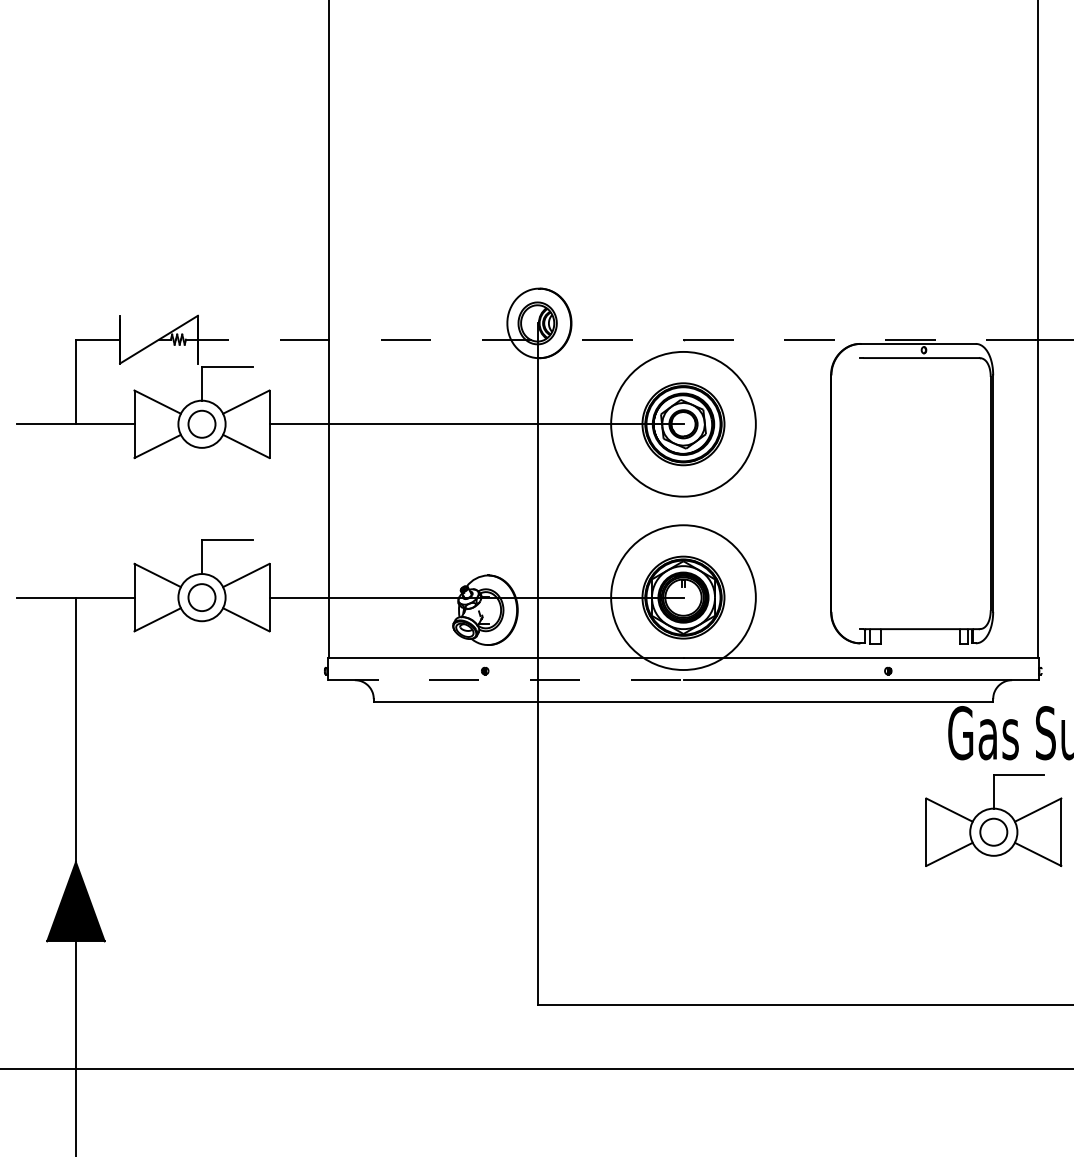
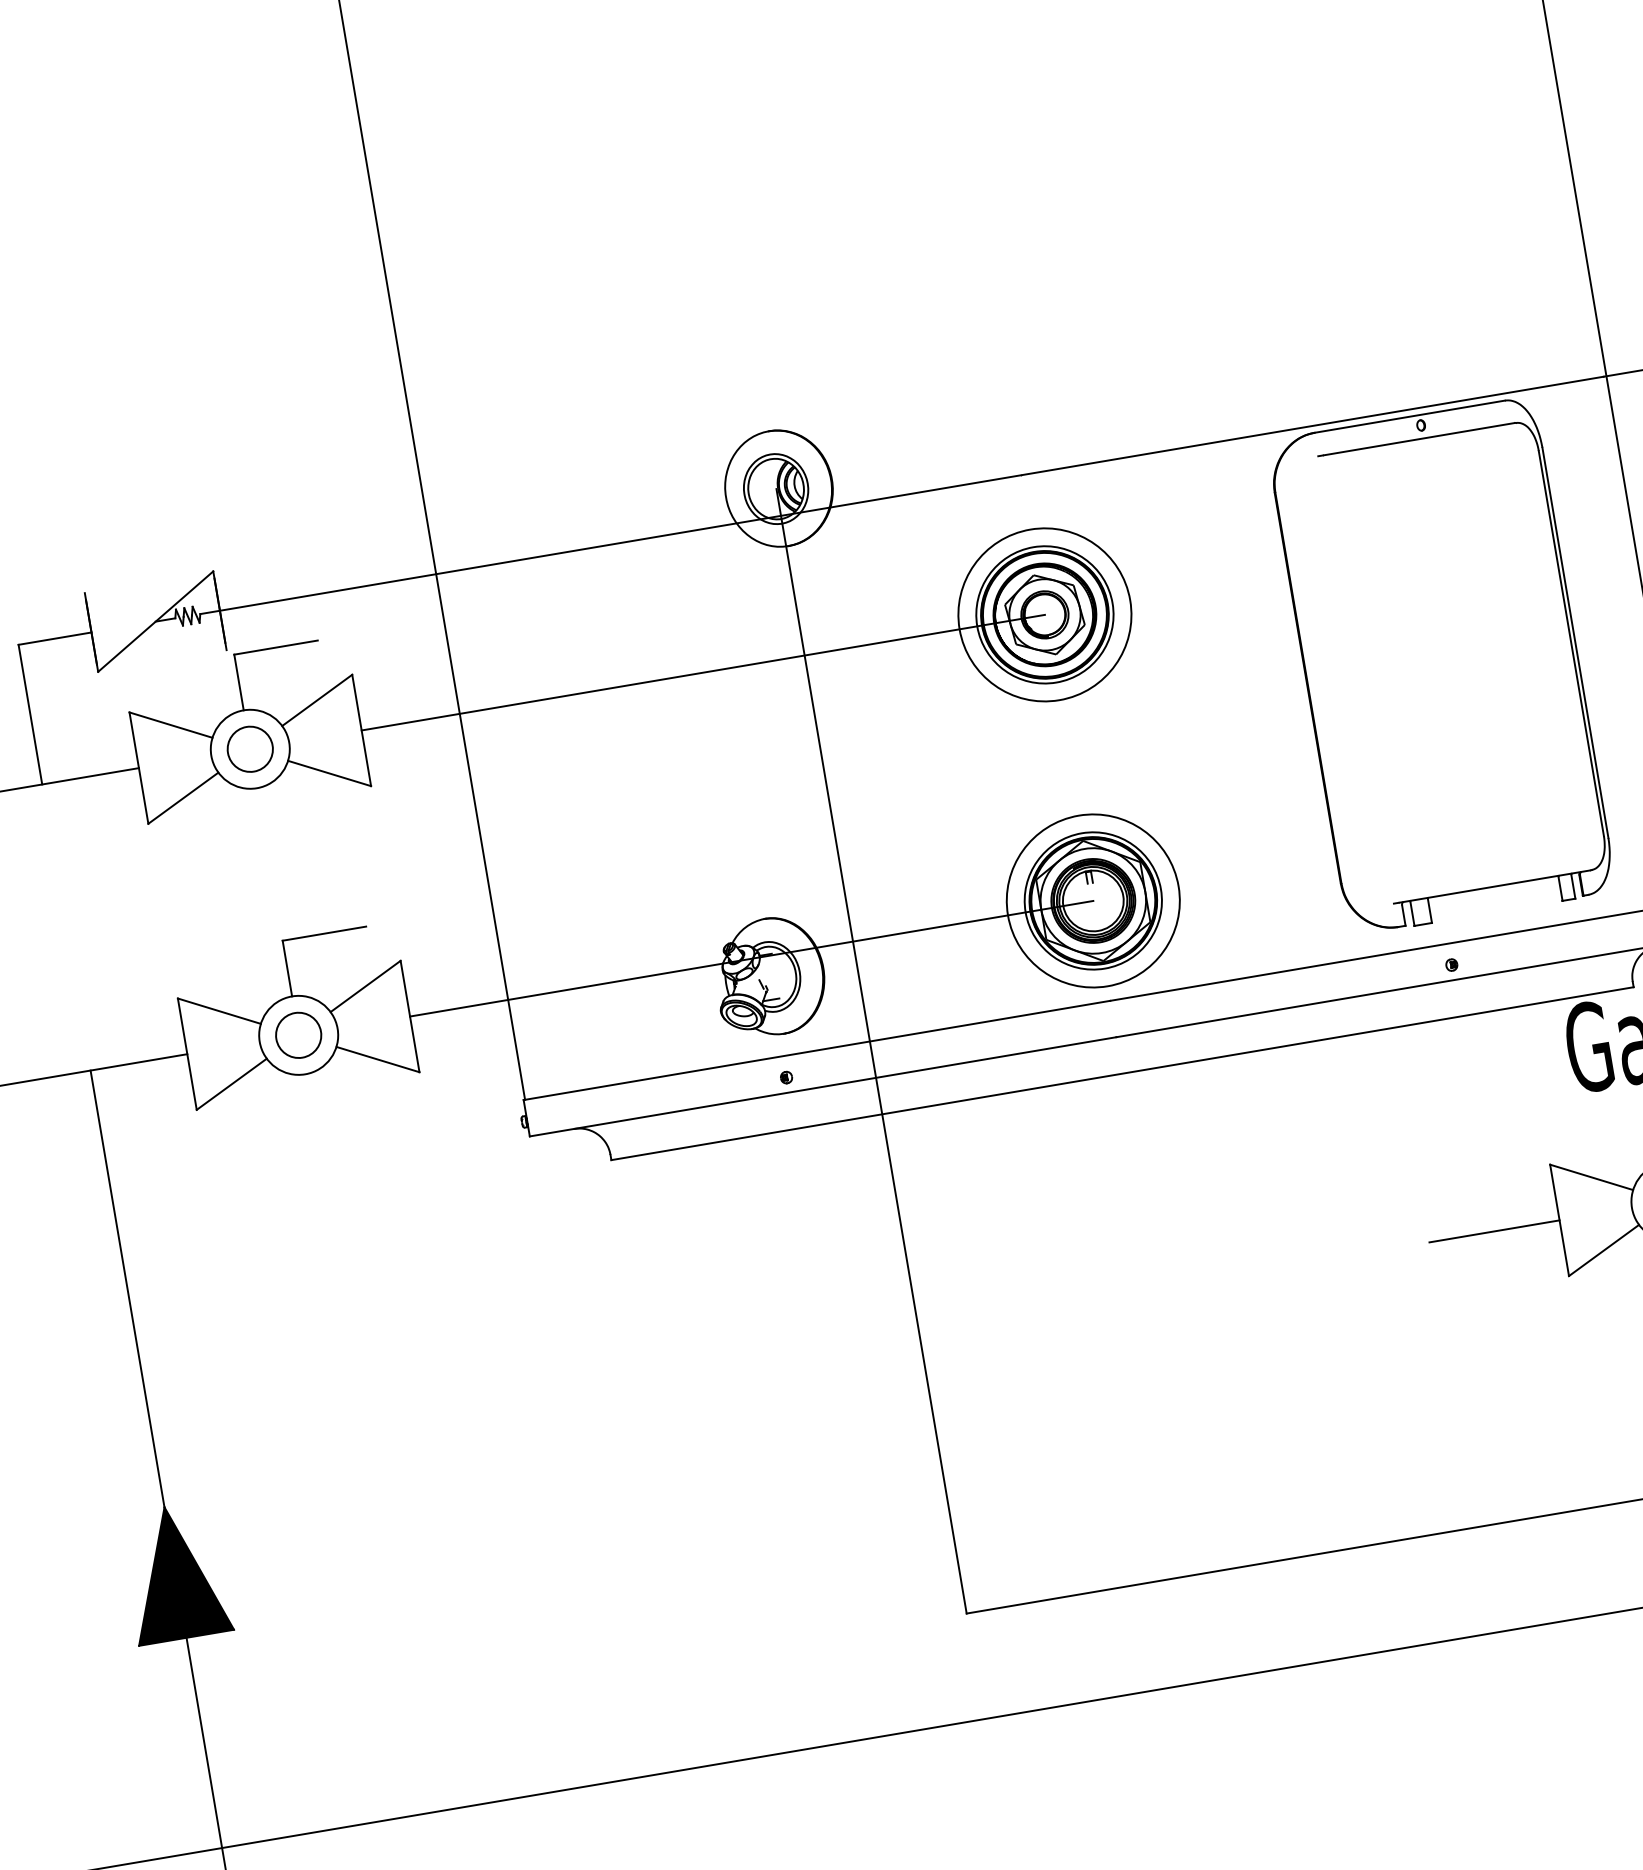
line: (616, 339) -> (910, 493), dashed -> solid
circle: (683, 423) -> (1044, 613), size x0.71
circle: (683, 597) -> (1093, 900), size x0.71
line: (505, 680) -> (822, 1087), dashed -> solid
line: (886, 832) -> (1493, 1231), added

